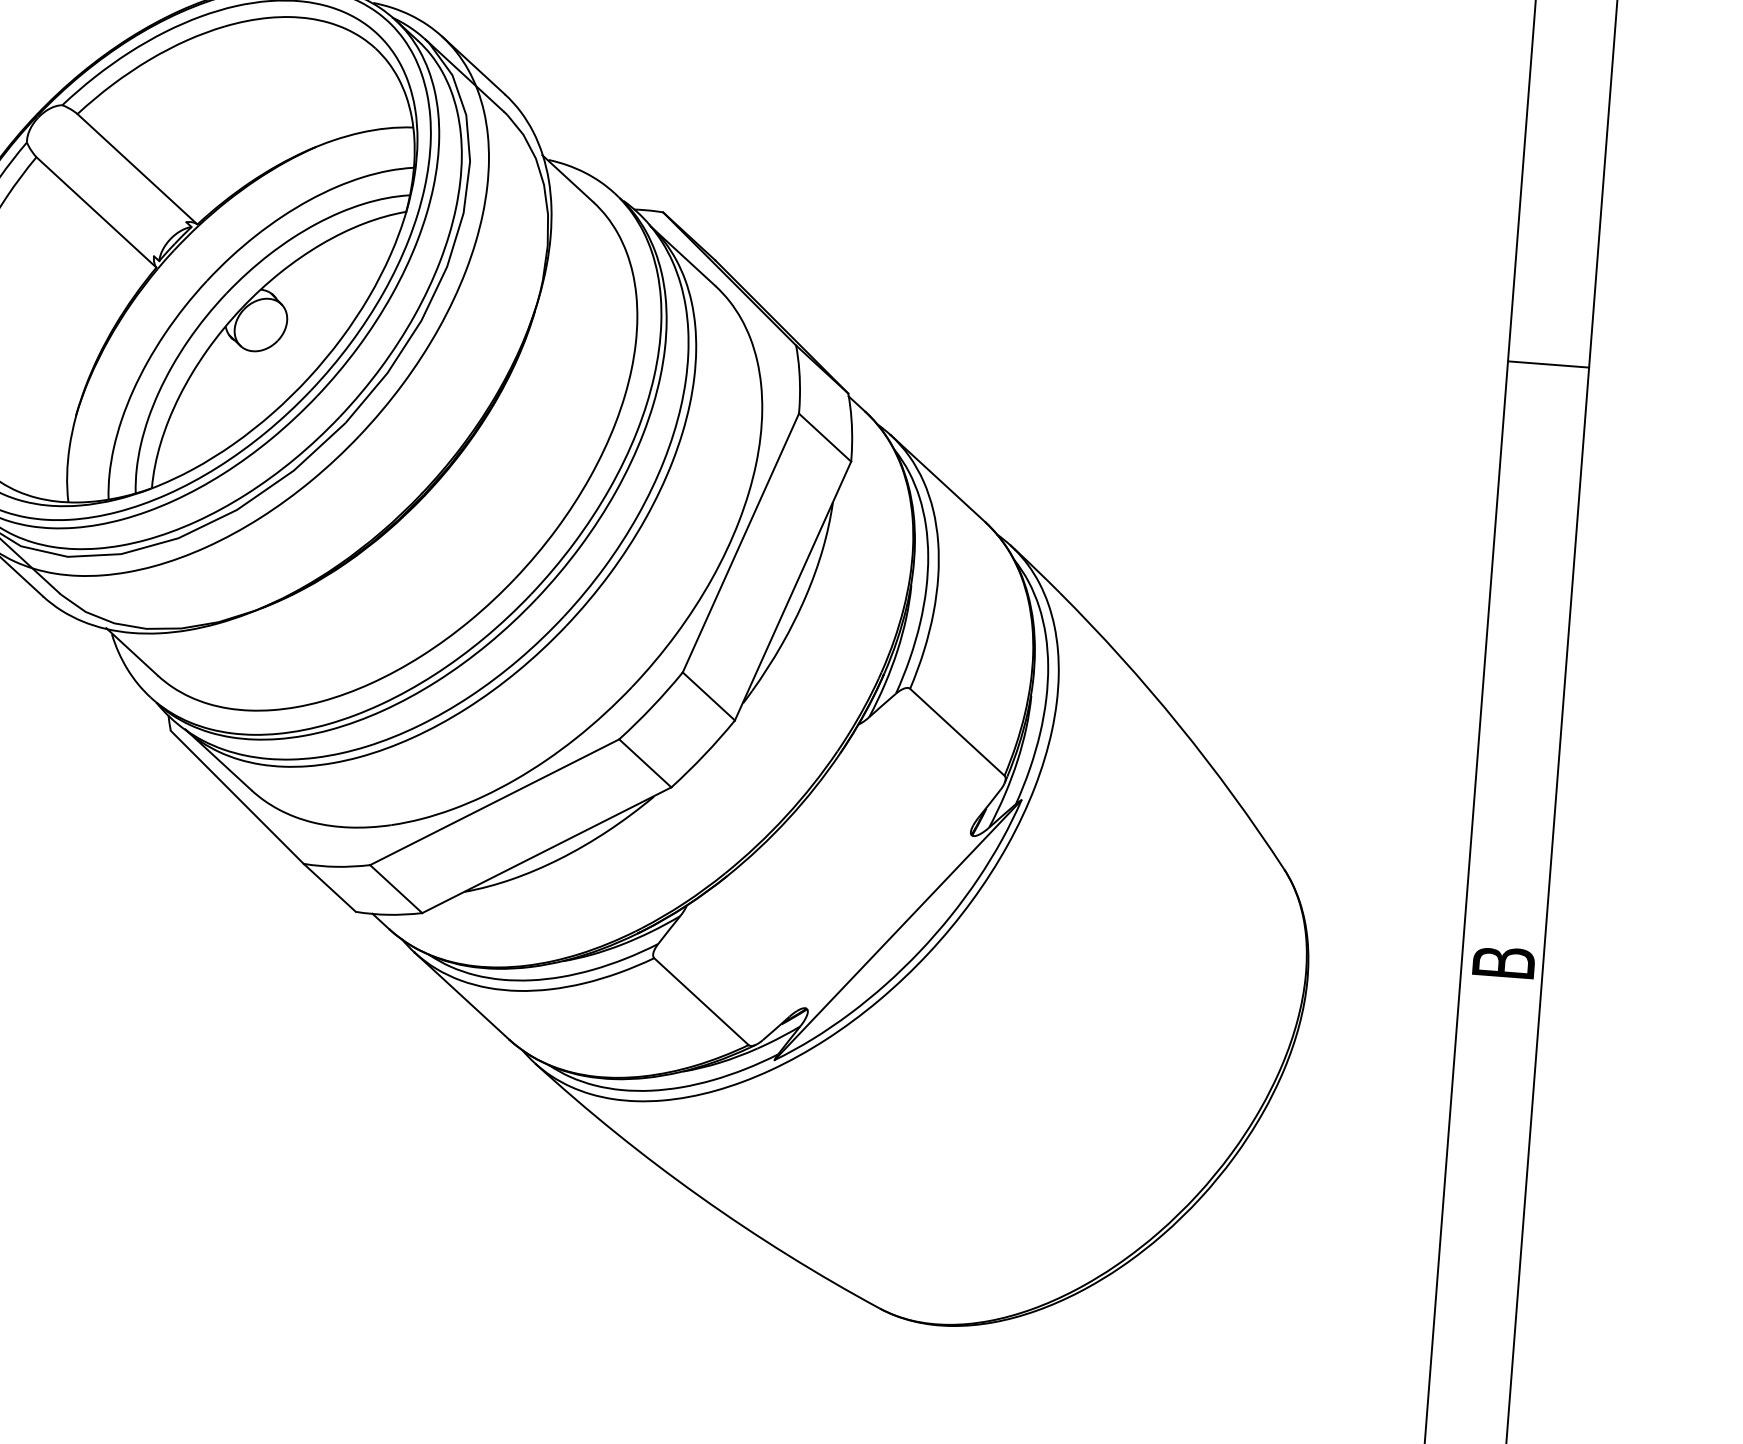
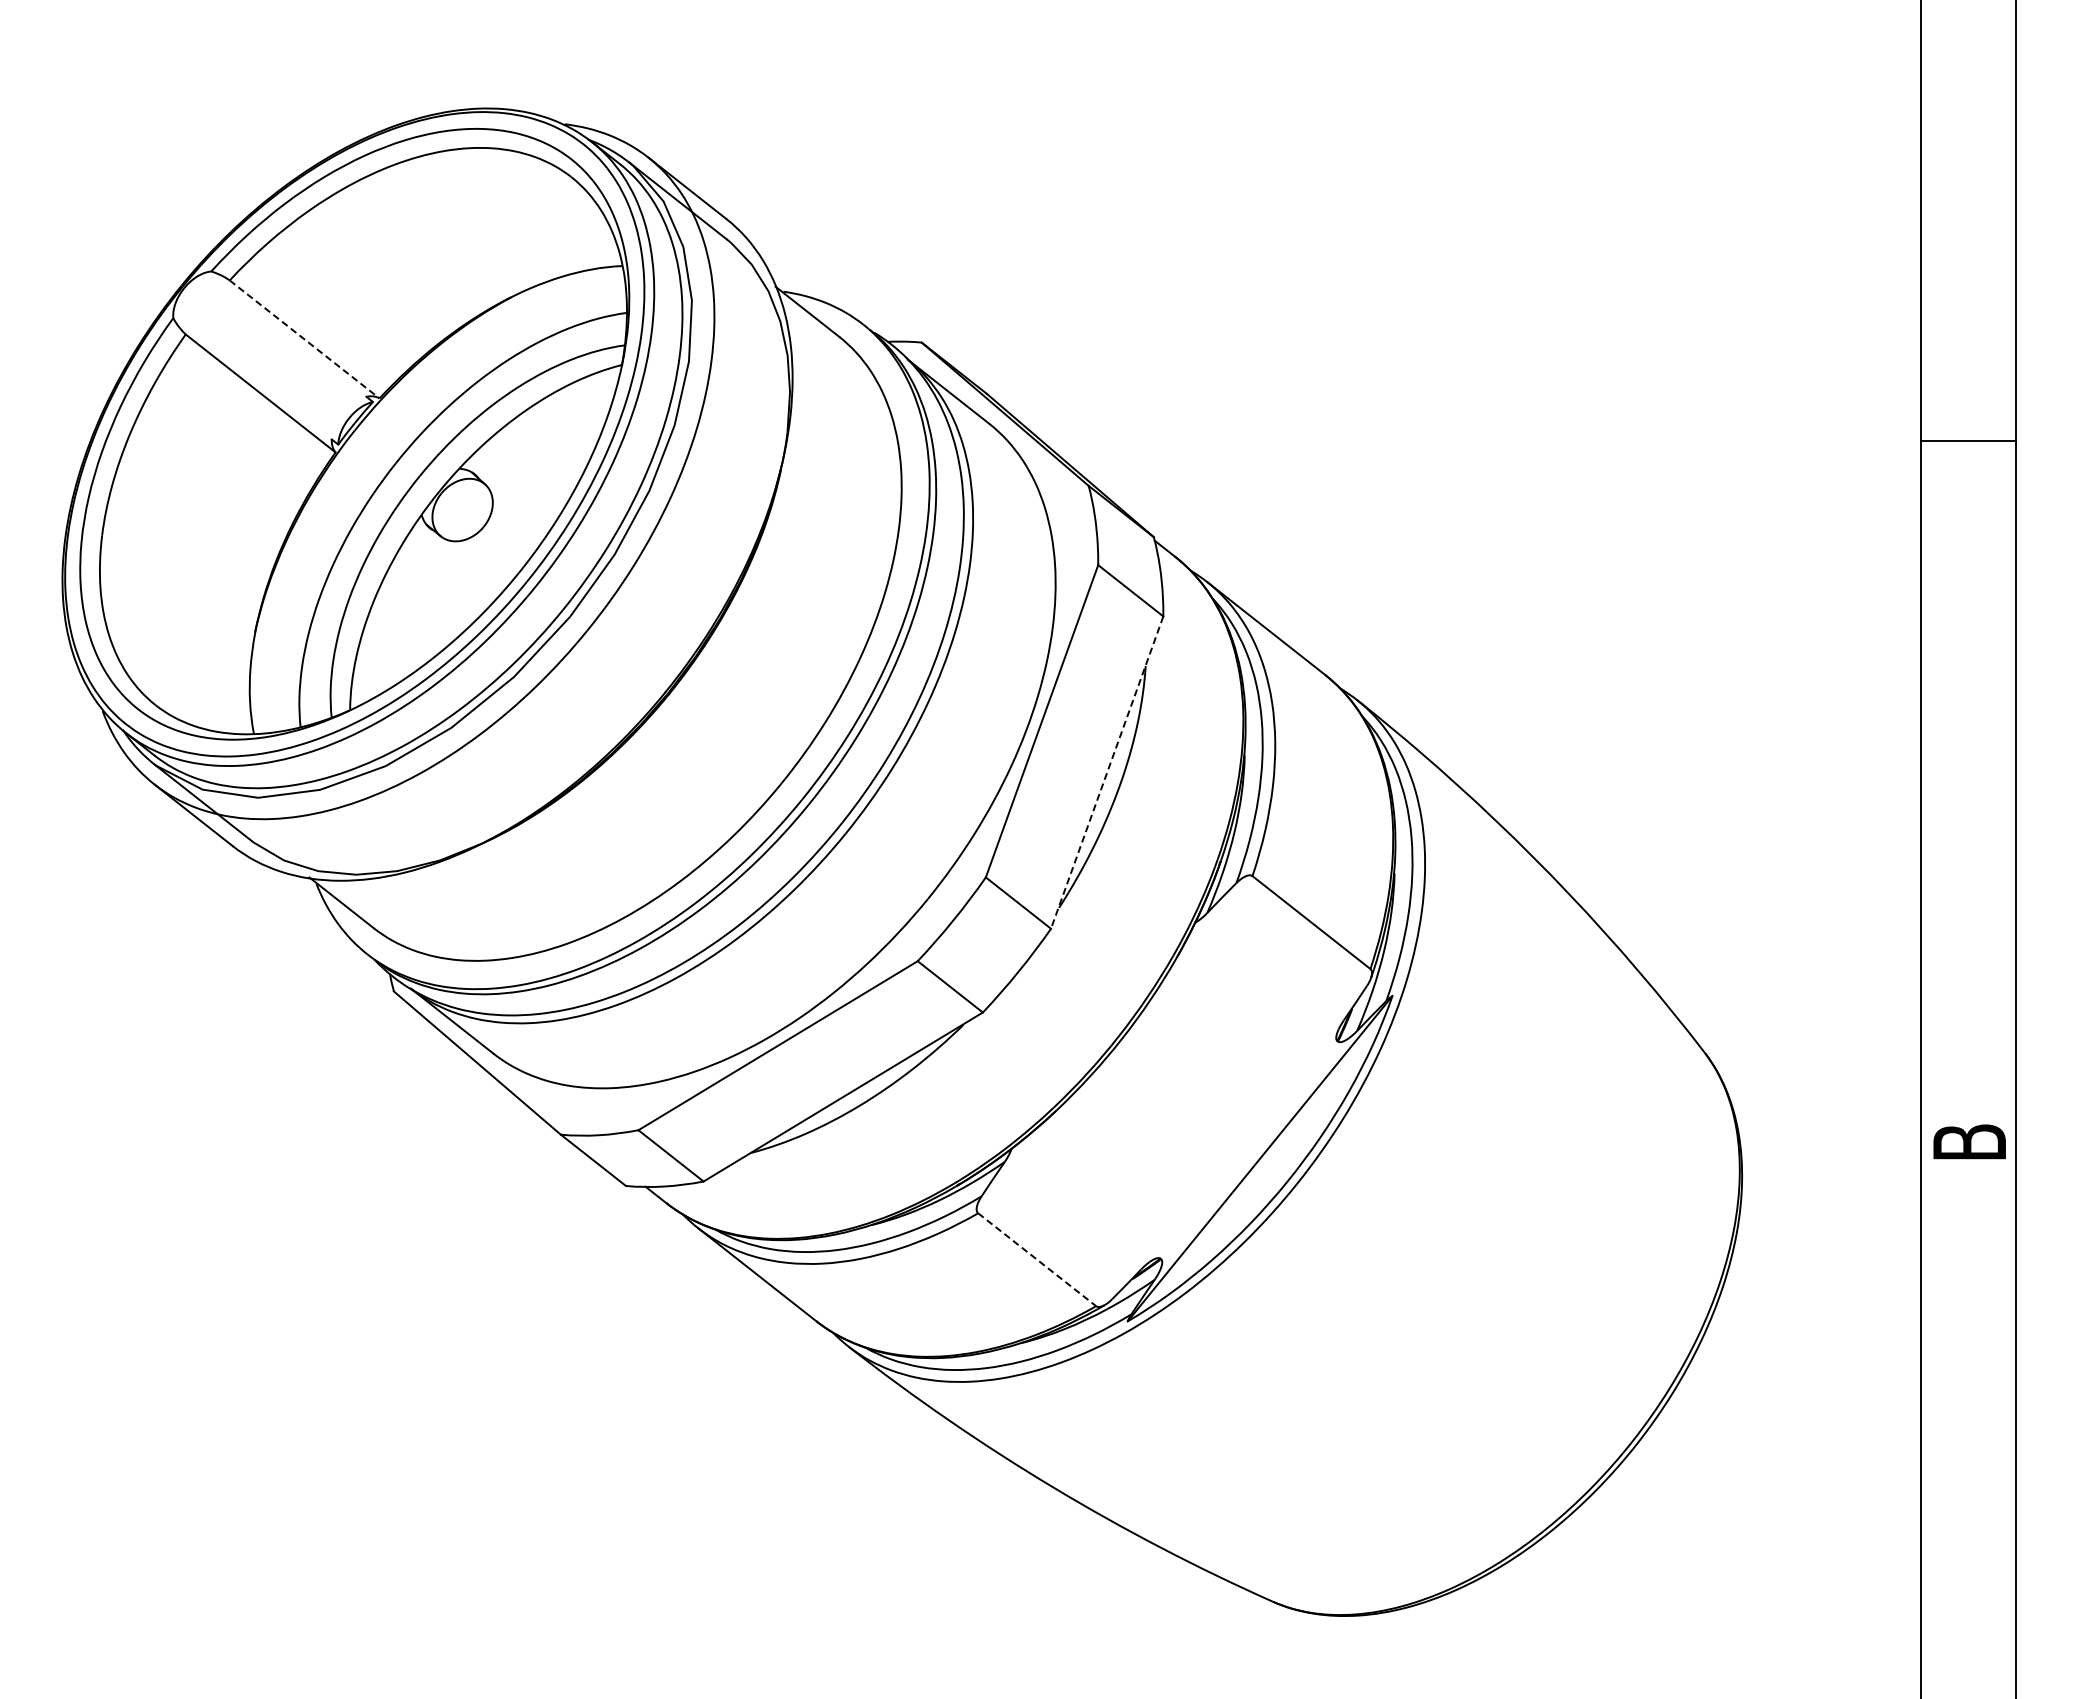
line: (138, 169) -> (305, 339), solid -> dashed
line: (793, 590) -> (1107, 772), solid -> dashed
line: (701, 1002) -> (1037, 1260), solid -> dashed

